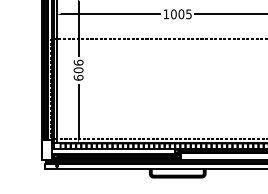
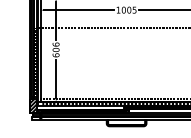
hatch: (47, 149) -> (33, 106), added

